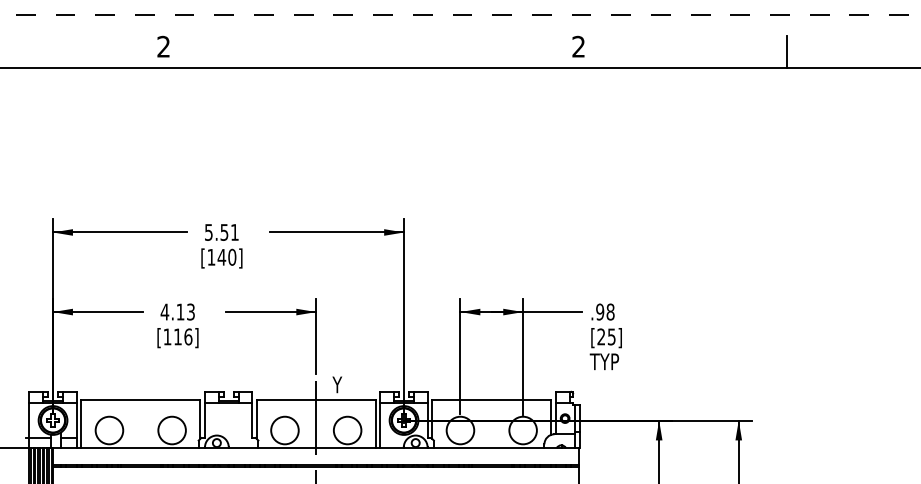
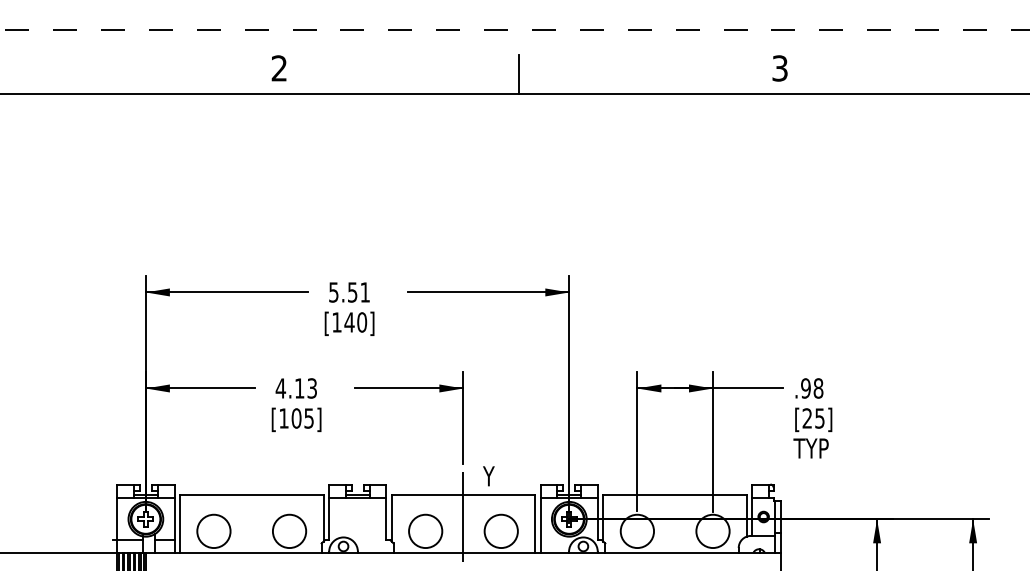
text: (578, 46) -> (779, 68), 2 -> 3
line: (362, 51) -> (519, 74), added
text: (182, 336) -> (302, 417), [116] -> [105]

